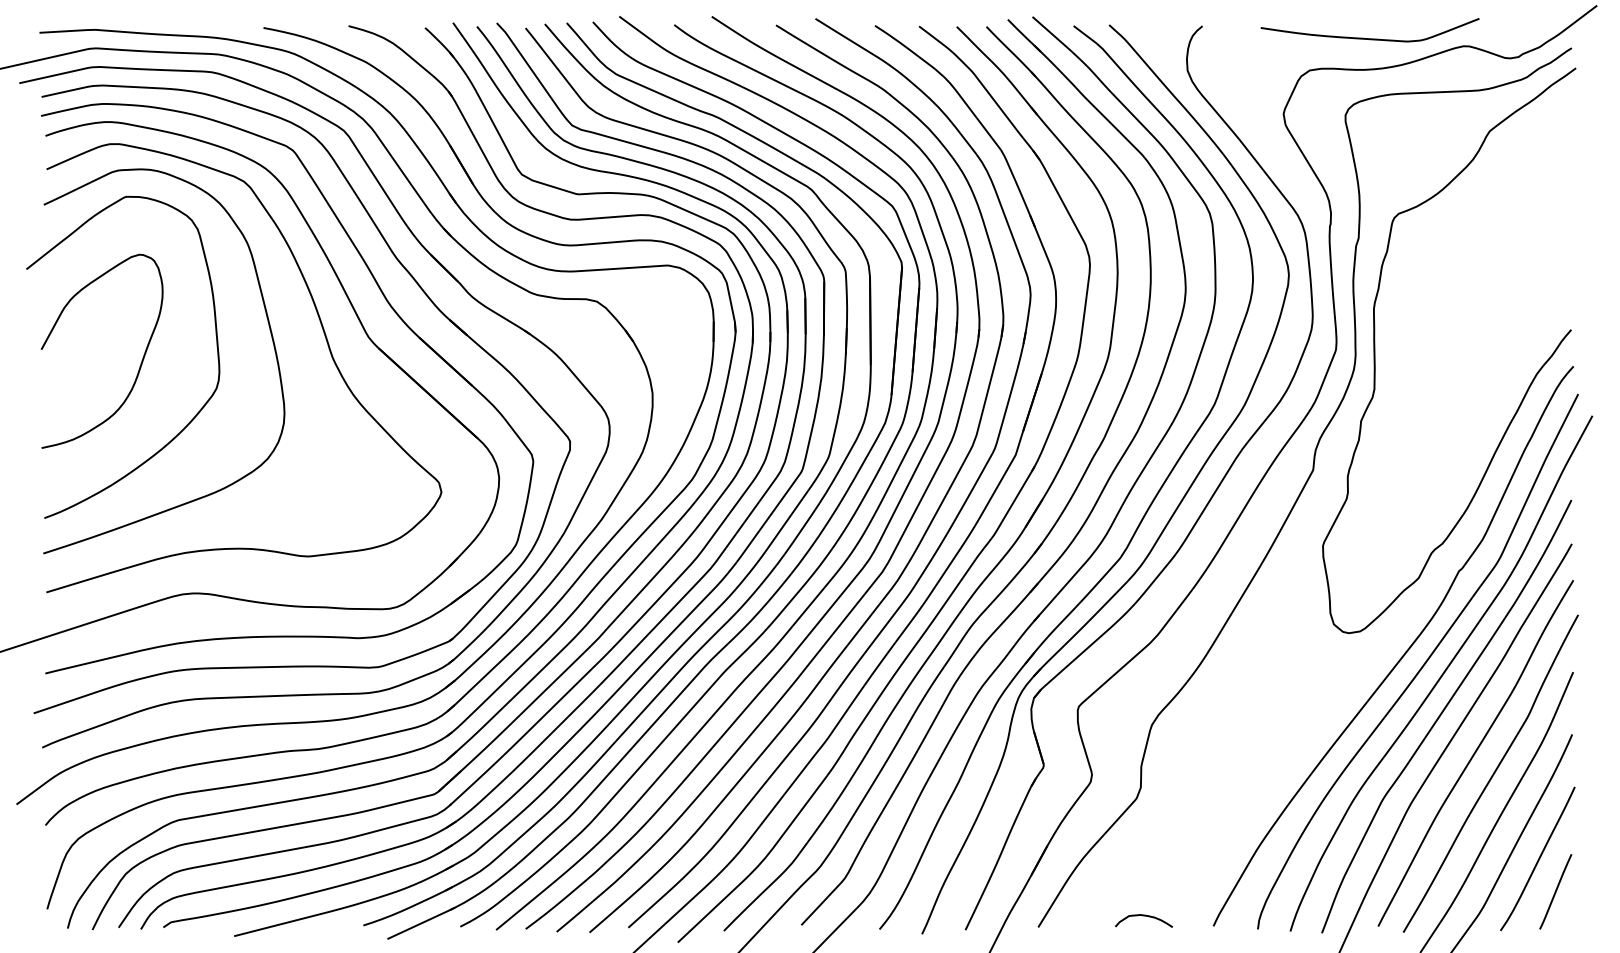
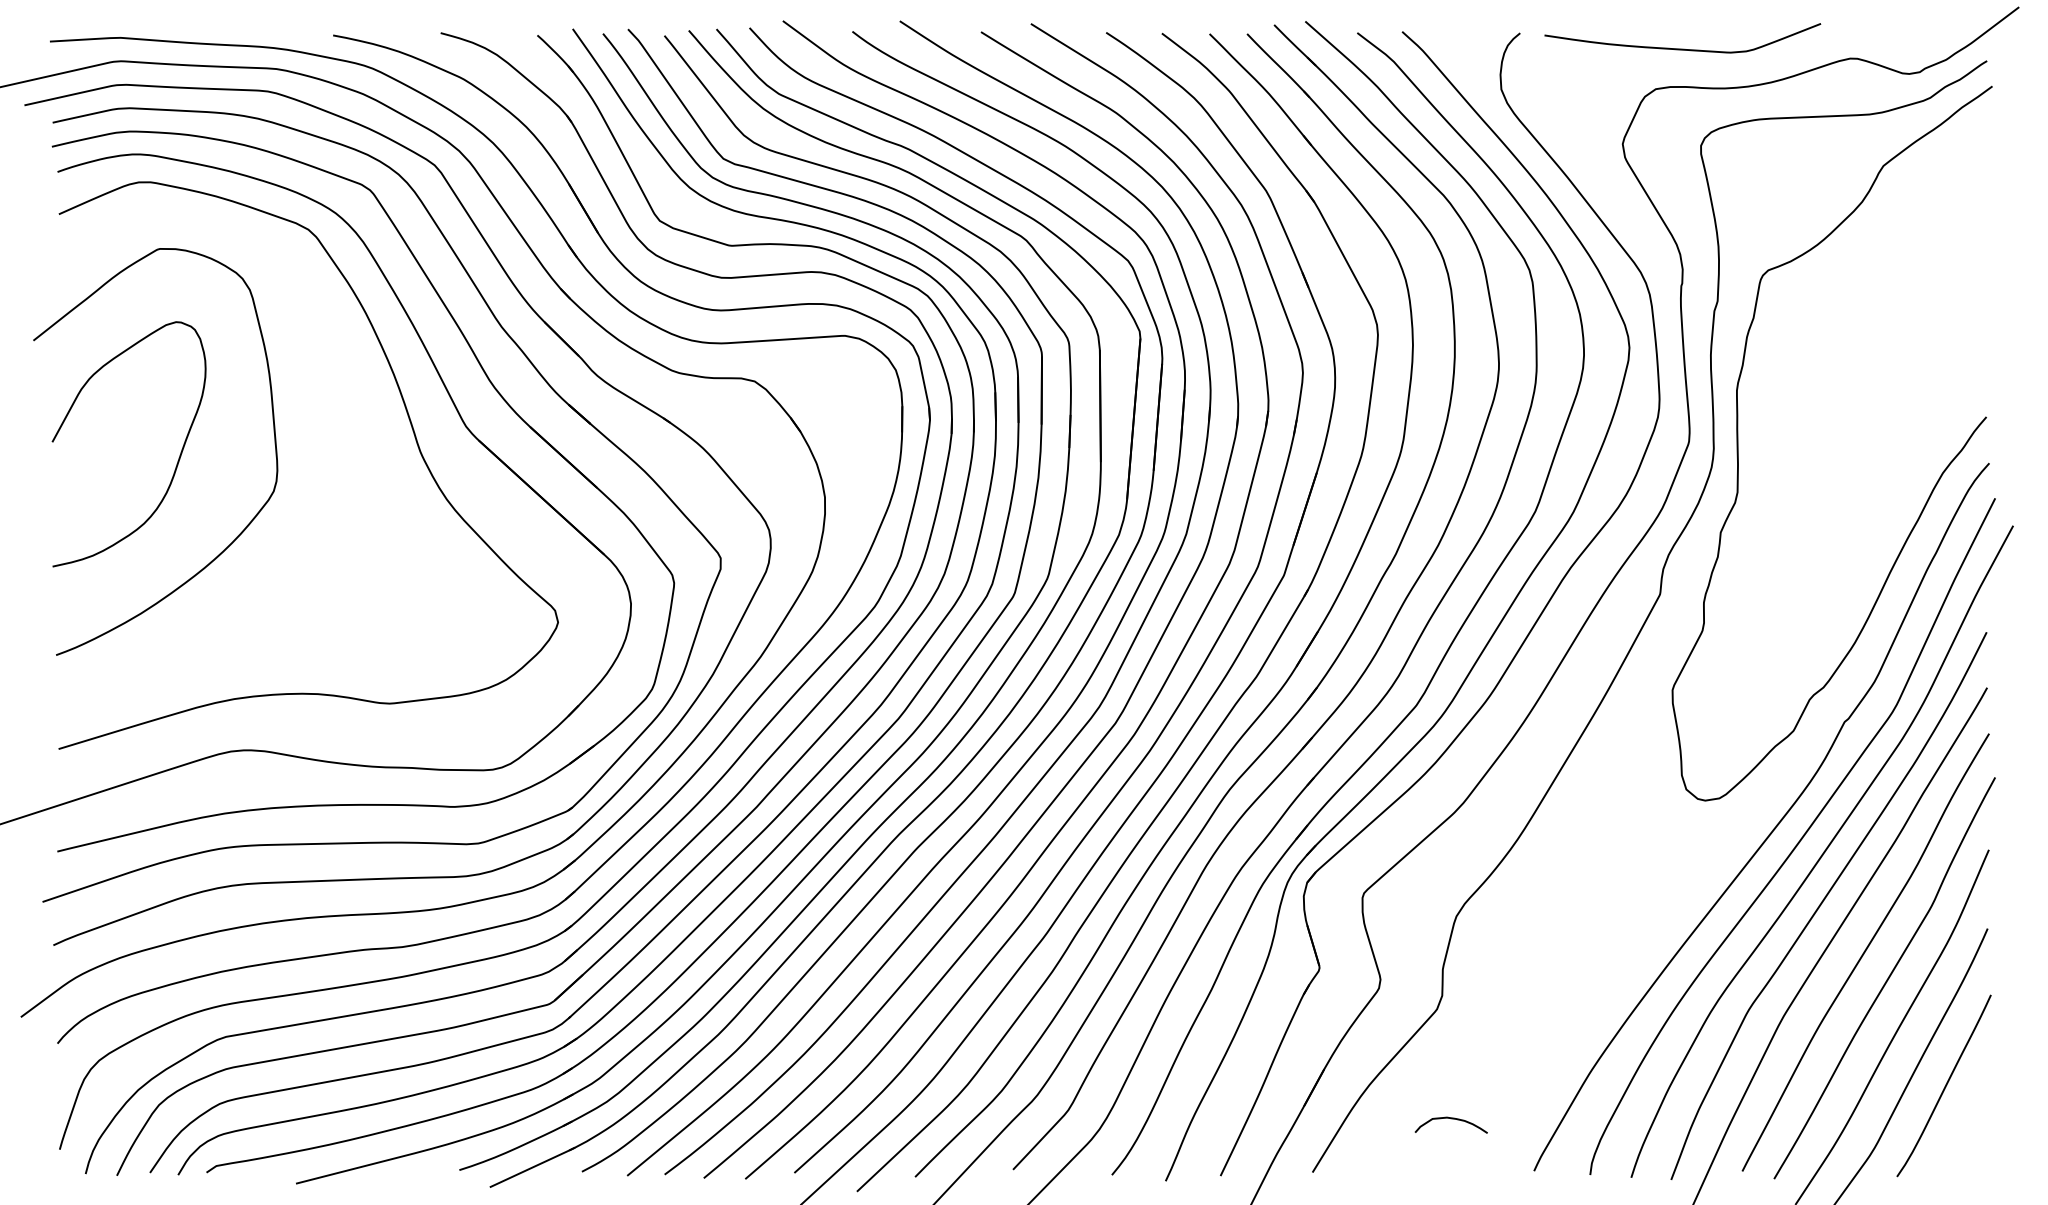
curve: (1369, 38) -> (1682, 48), moved
curve: (270, 334) -> (341, 422), removed
line: (1555, 891) -> (1966, 1127), removed
curve: (1143, 916) -> (1450, 1119), moved

